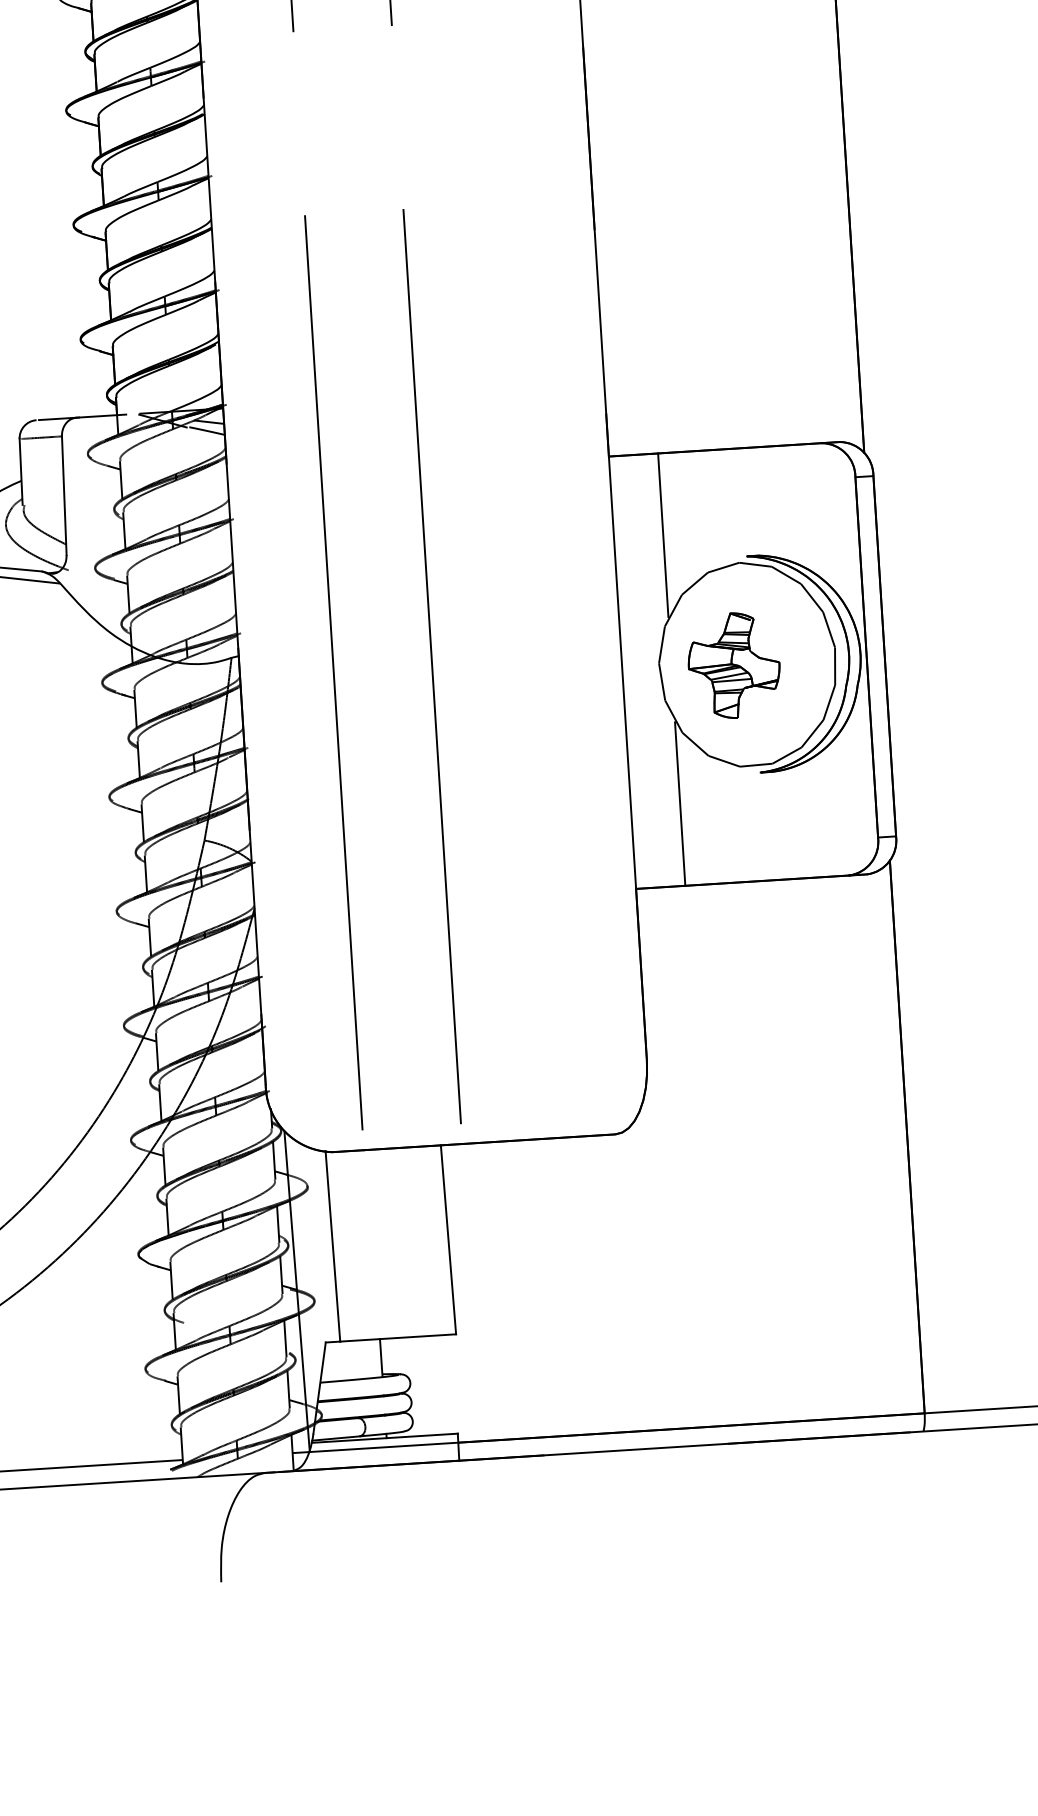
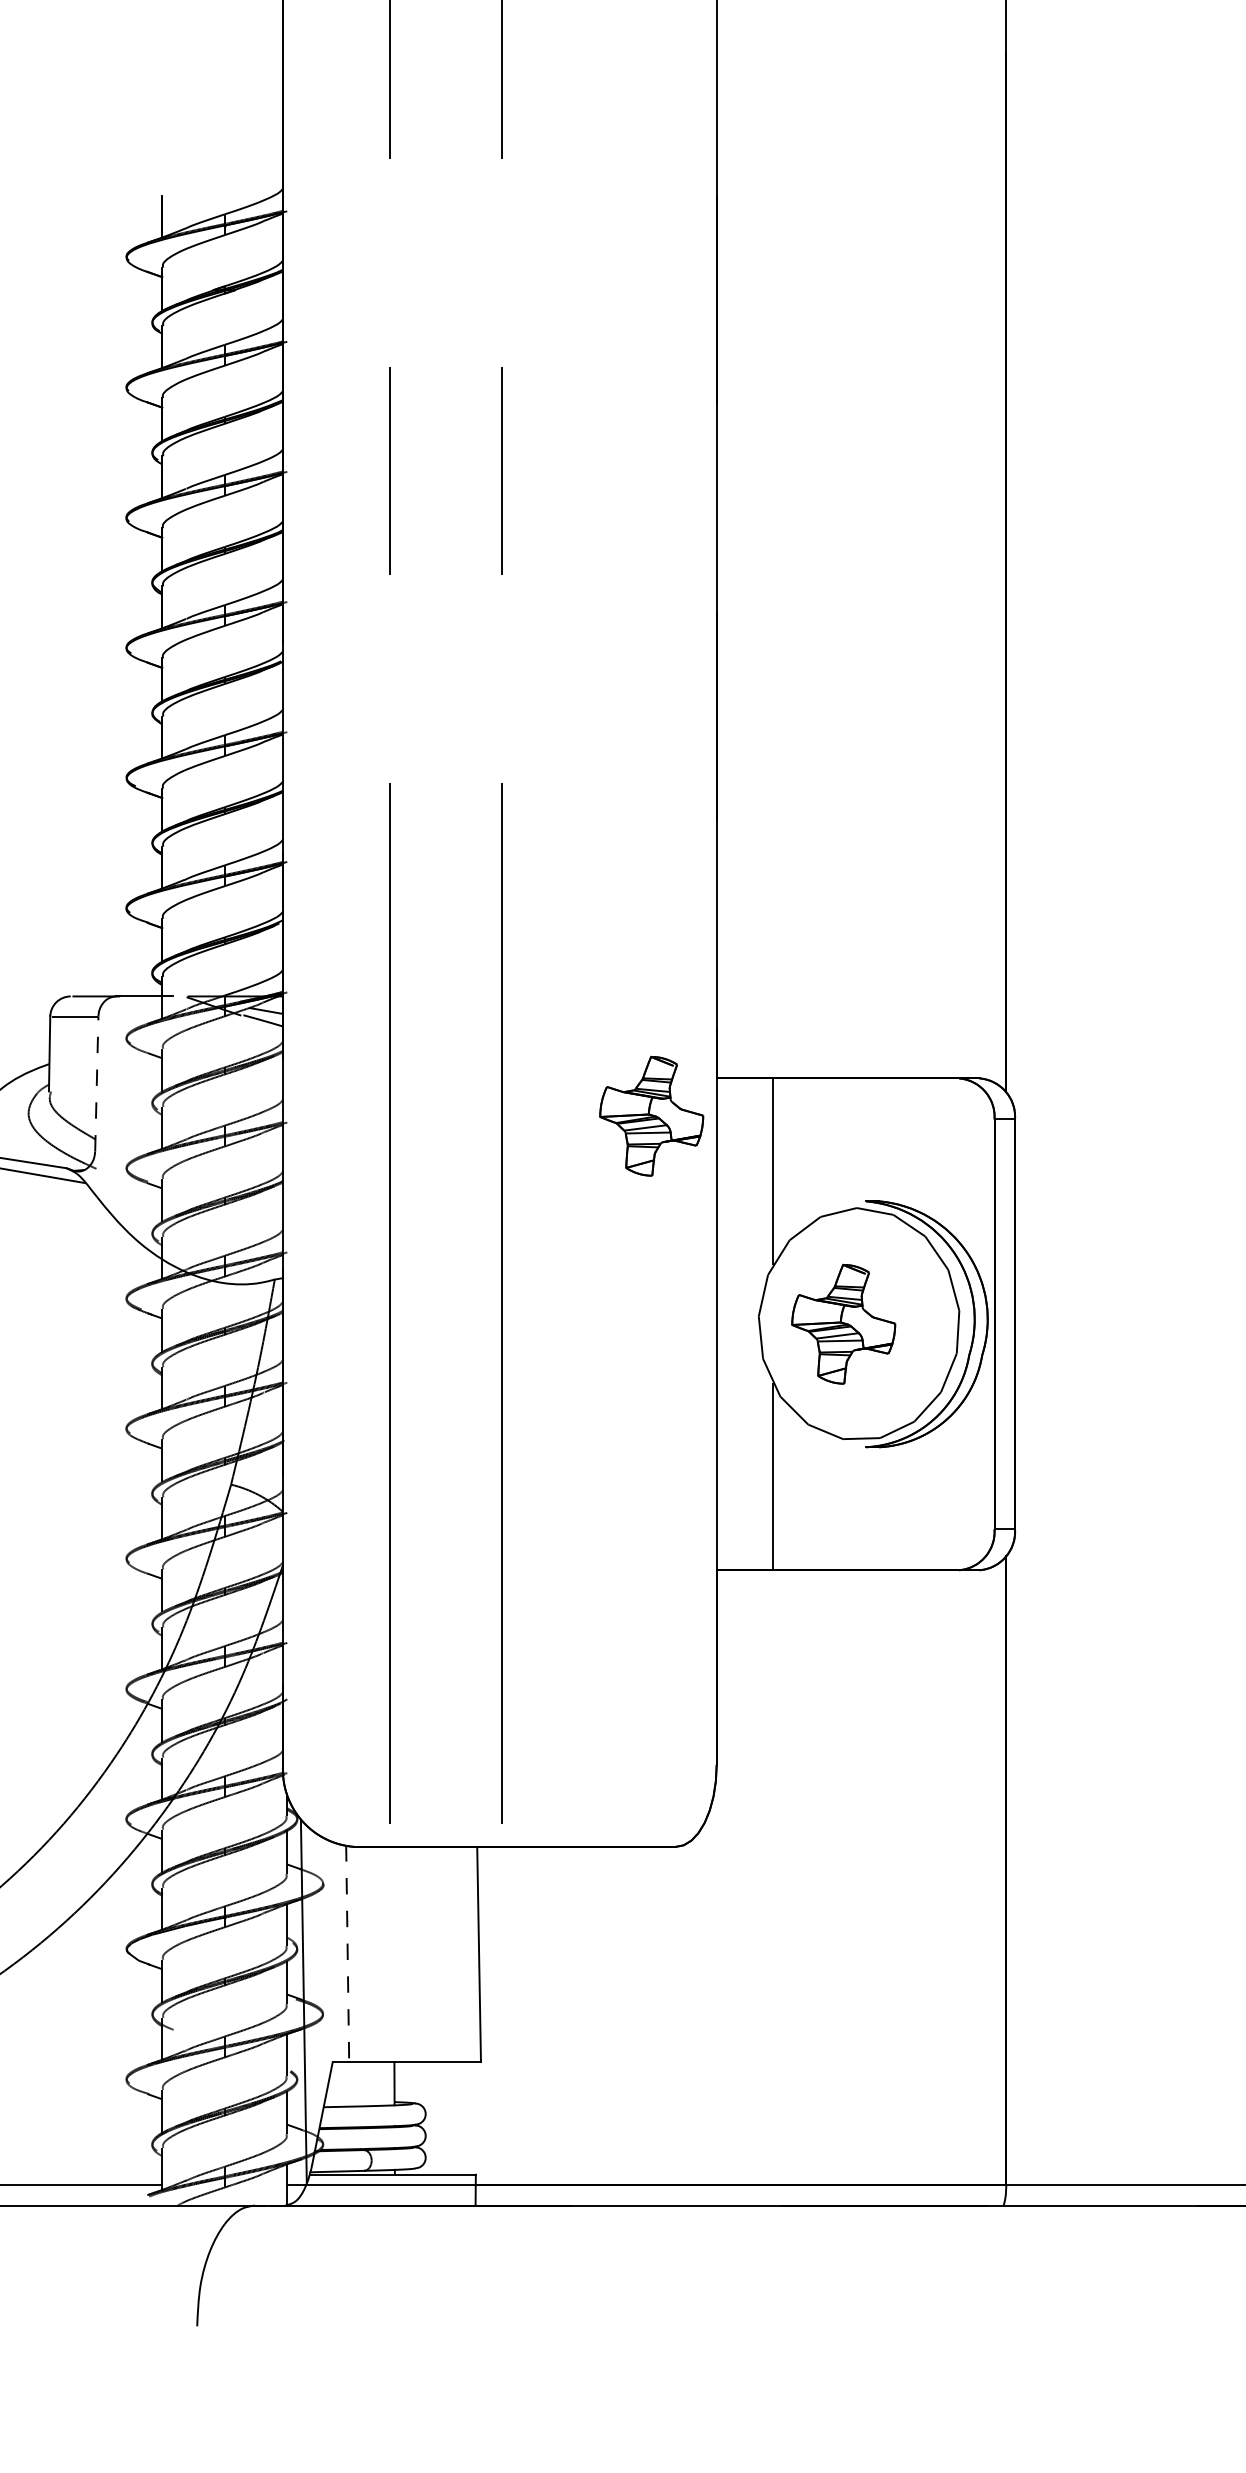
part: (553, 493) -> (651, 1116), added
line: (63, 495) -> (96, 1083), solid -> dashed
line: (332, 1247) -> (347, 1954), solid -> dashed

